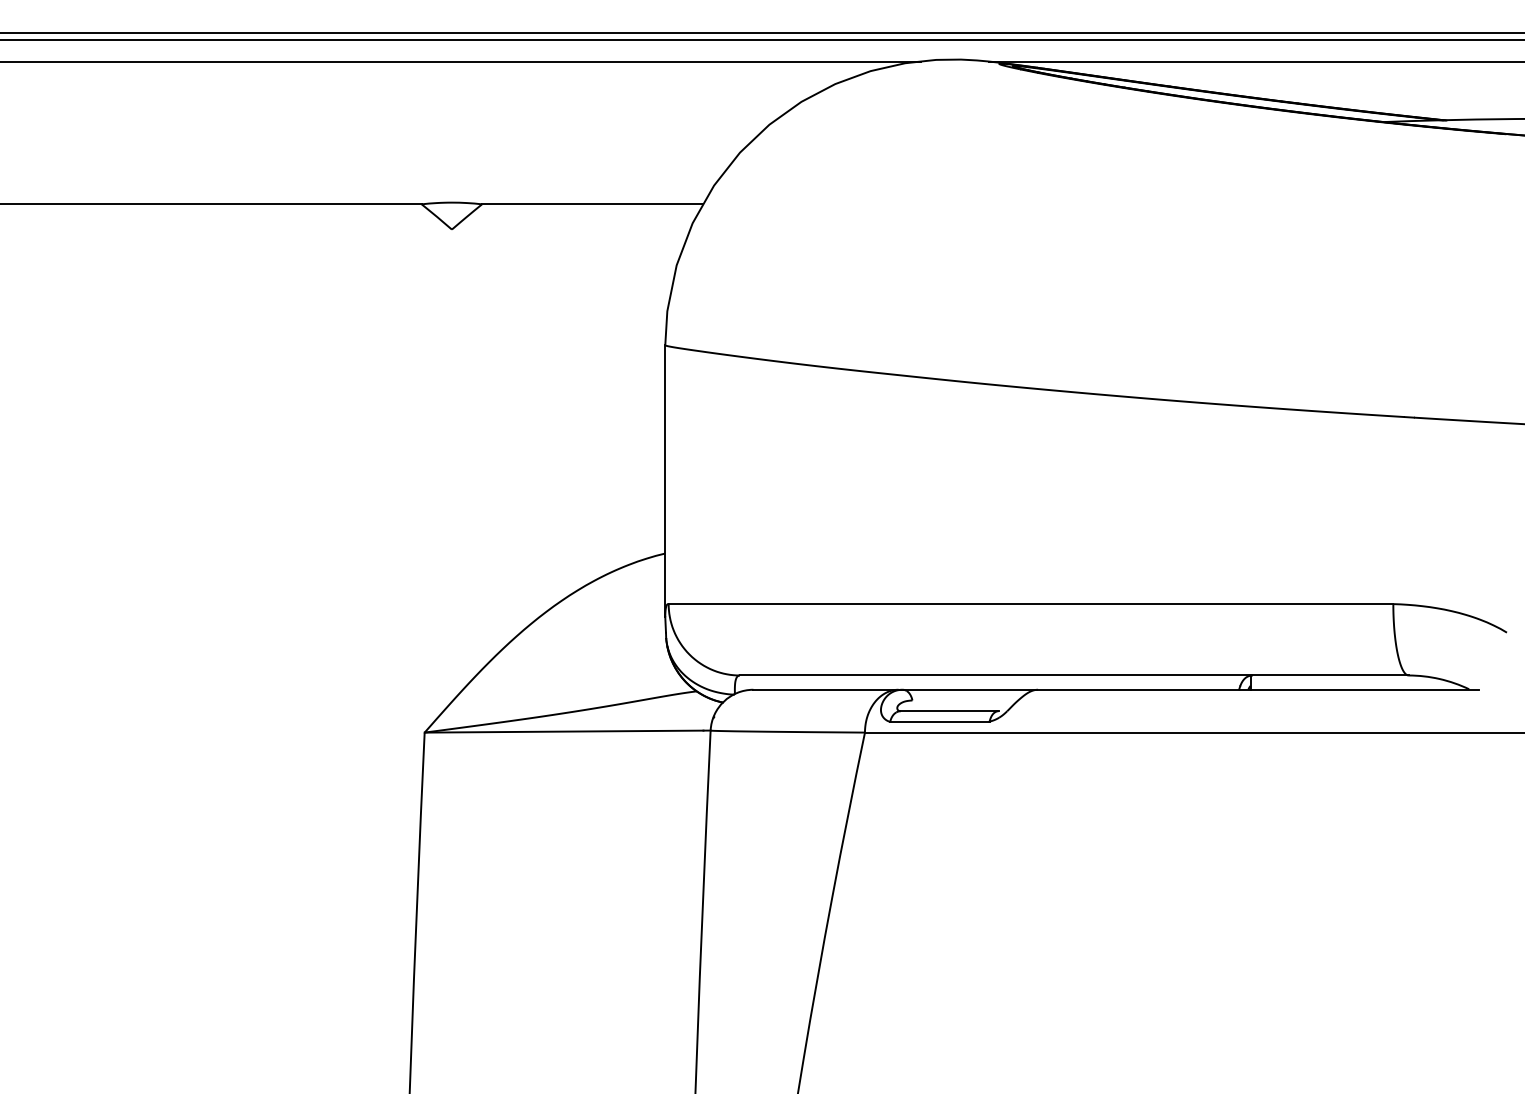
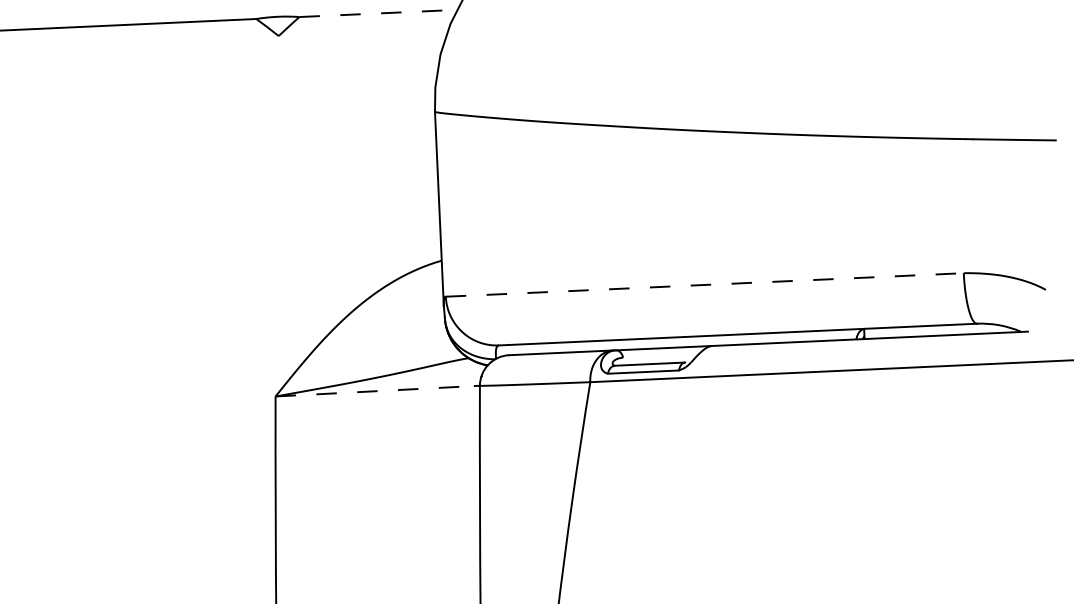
line: (592, 204) -> (378, 13), solid -> dashed
line: (1031, 604) -> (705, 285), solid -> dashed
line: (564, 731) -> (375, 391), solid -> dashed

